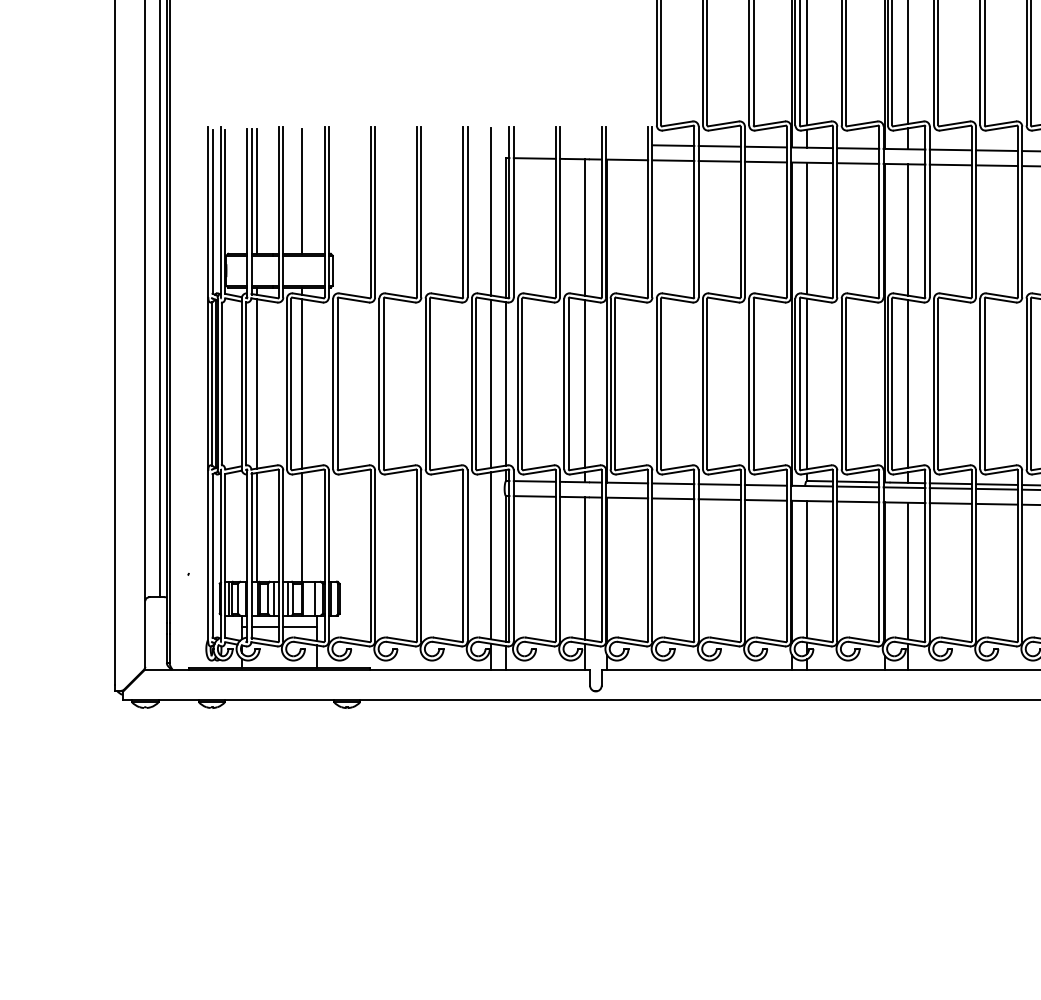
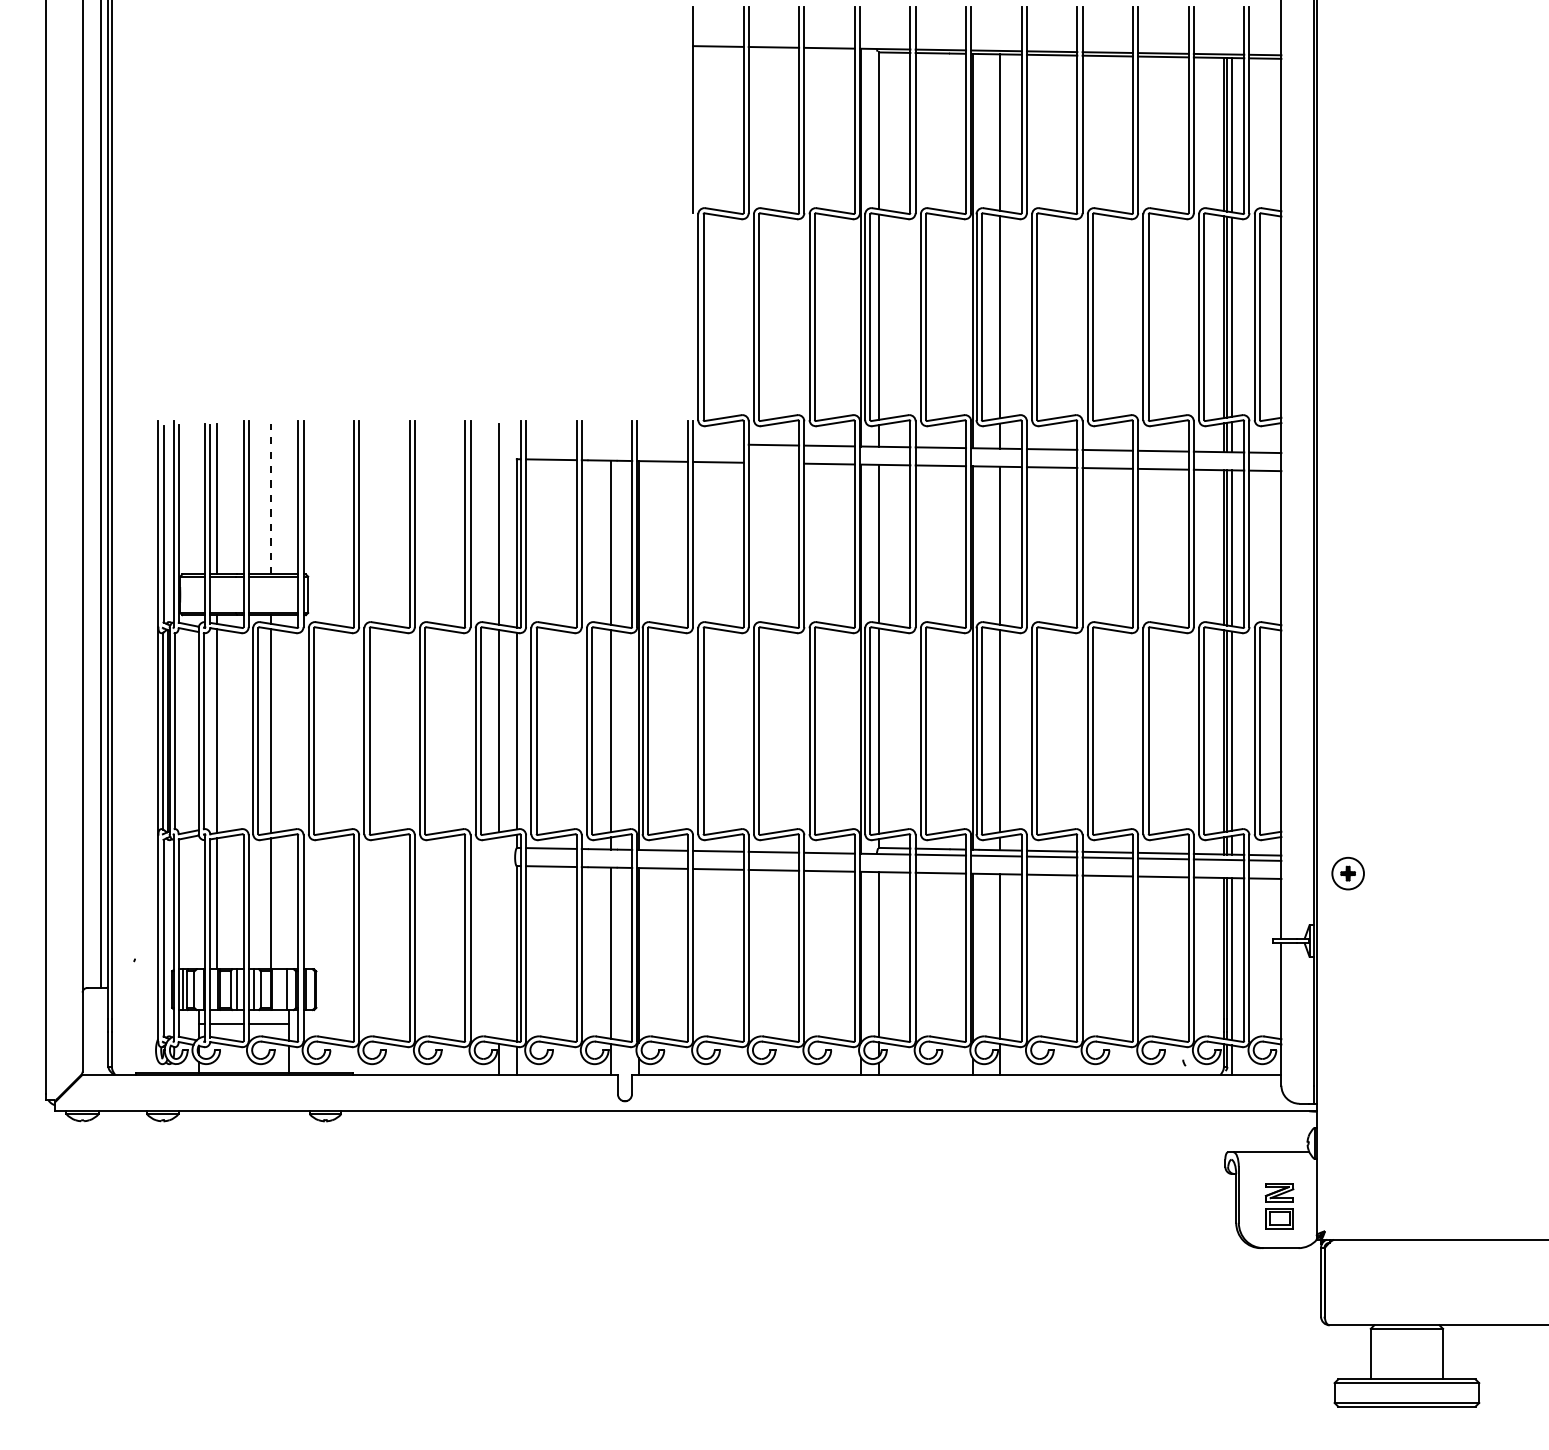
line: (673, 144) -> (718, 443), removed
line: (719, 160) -> (773, 462), removed
line: (302, 190) -> (271, 498), solid -> dashed
line: (490, 555) -> (498, 937), removed

